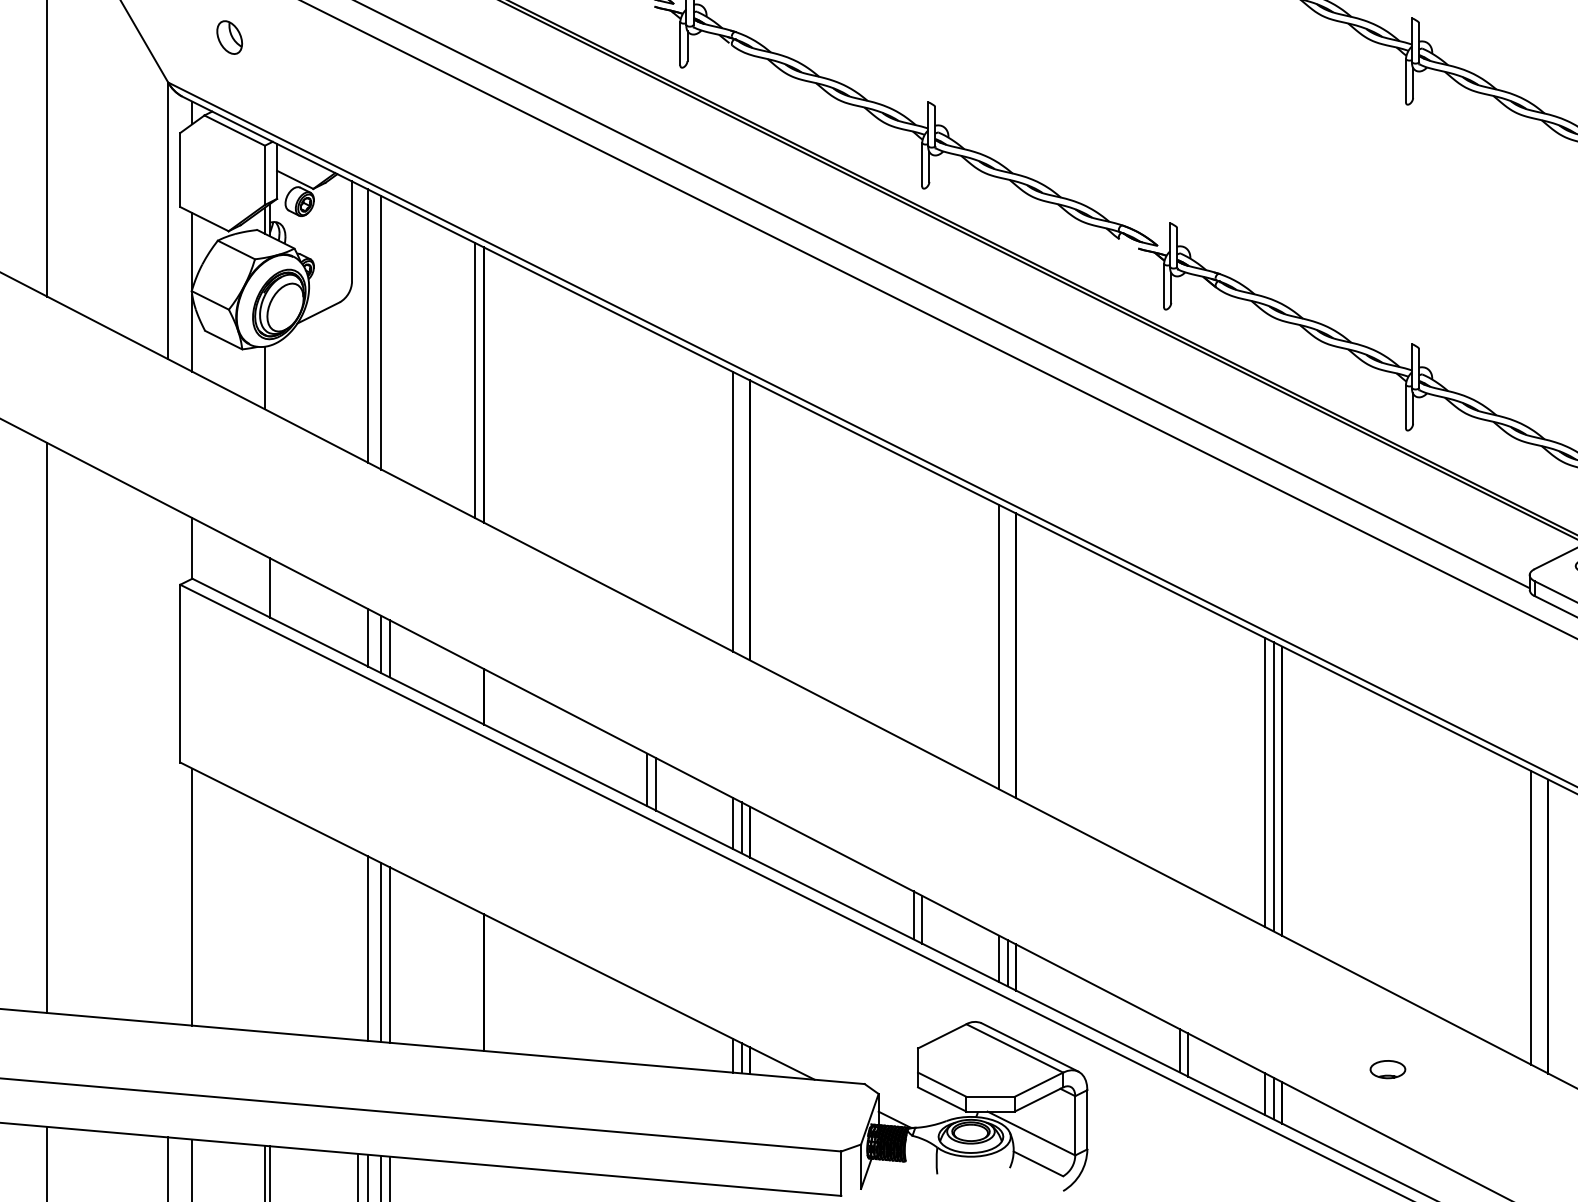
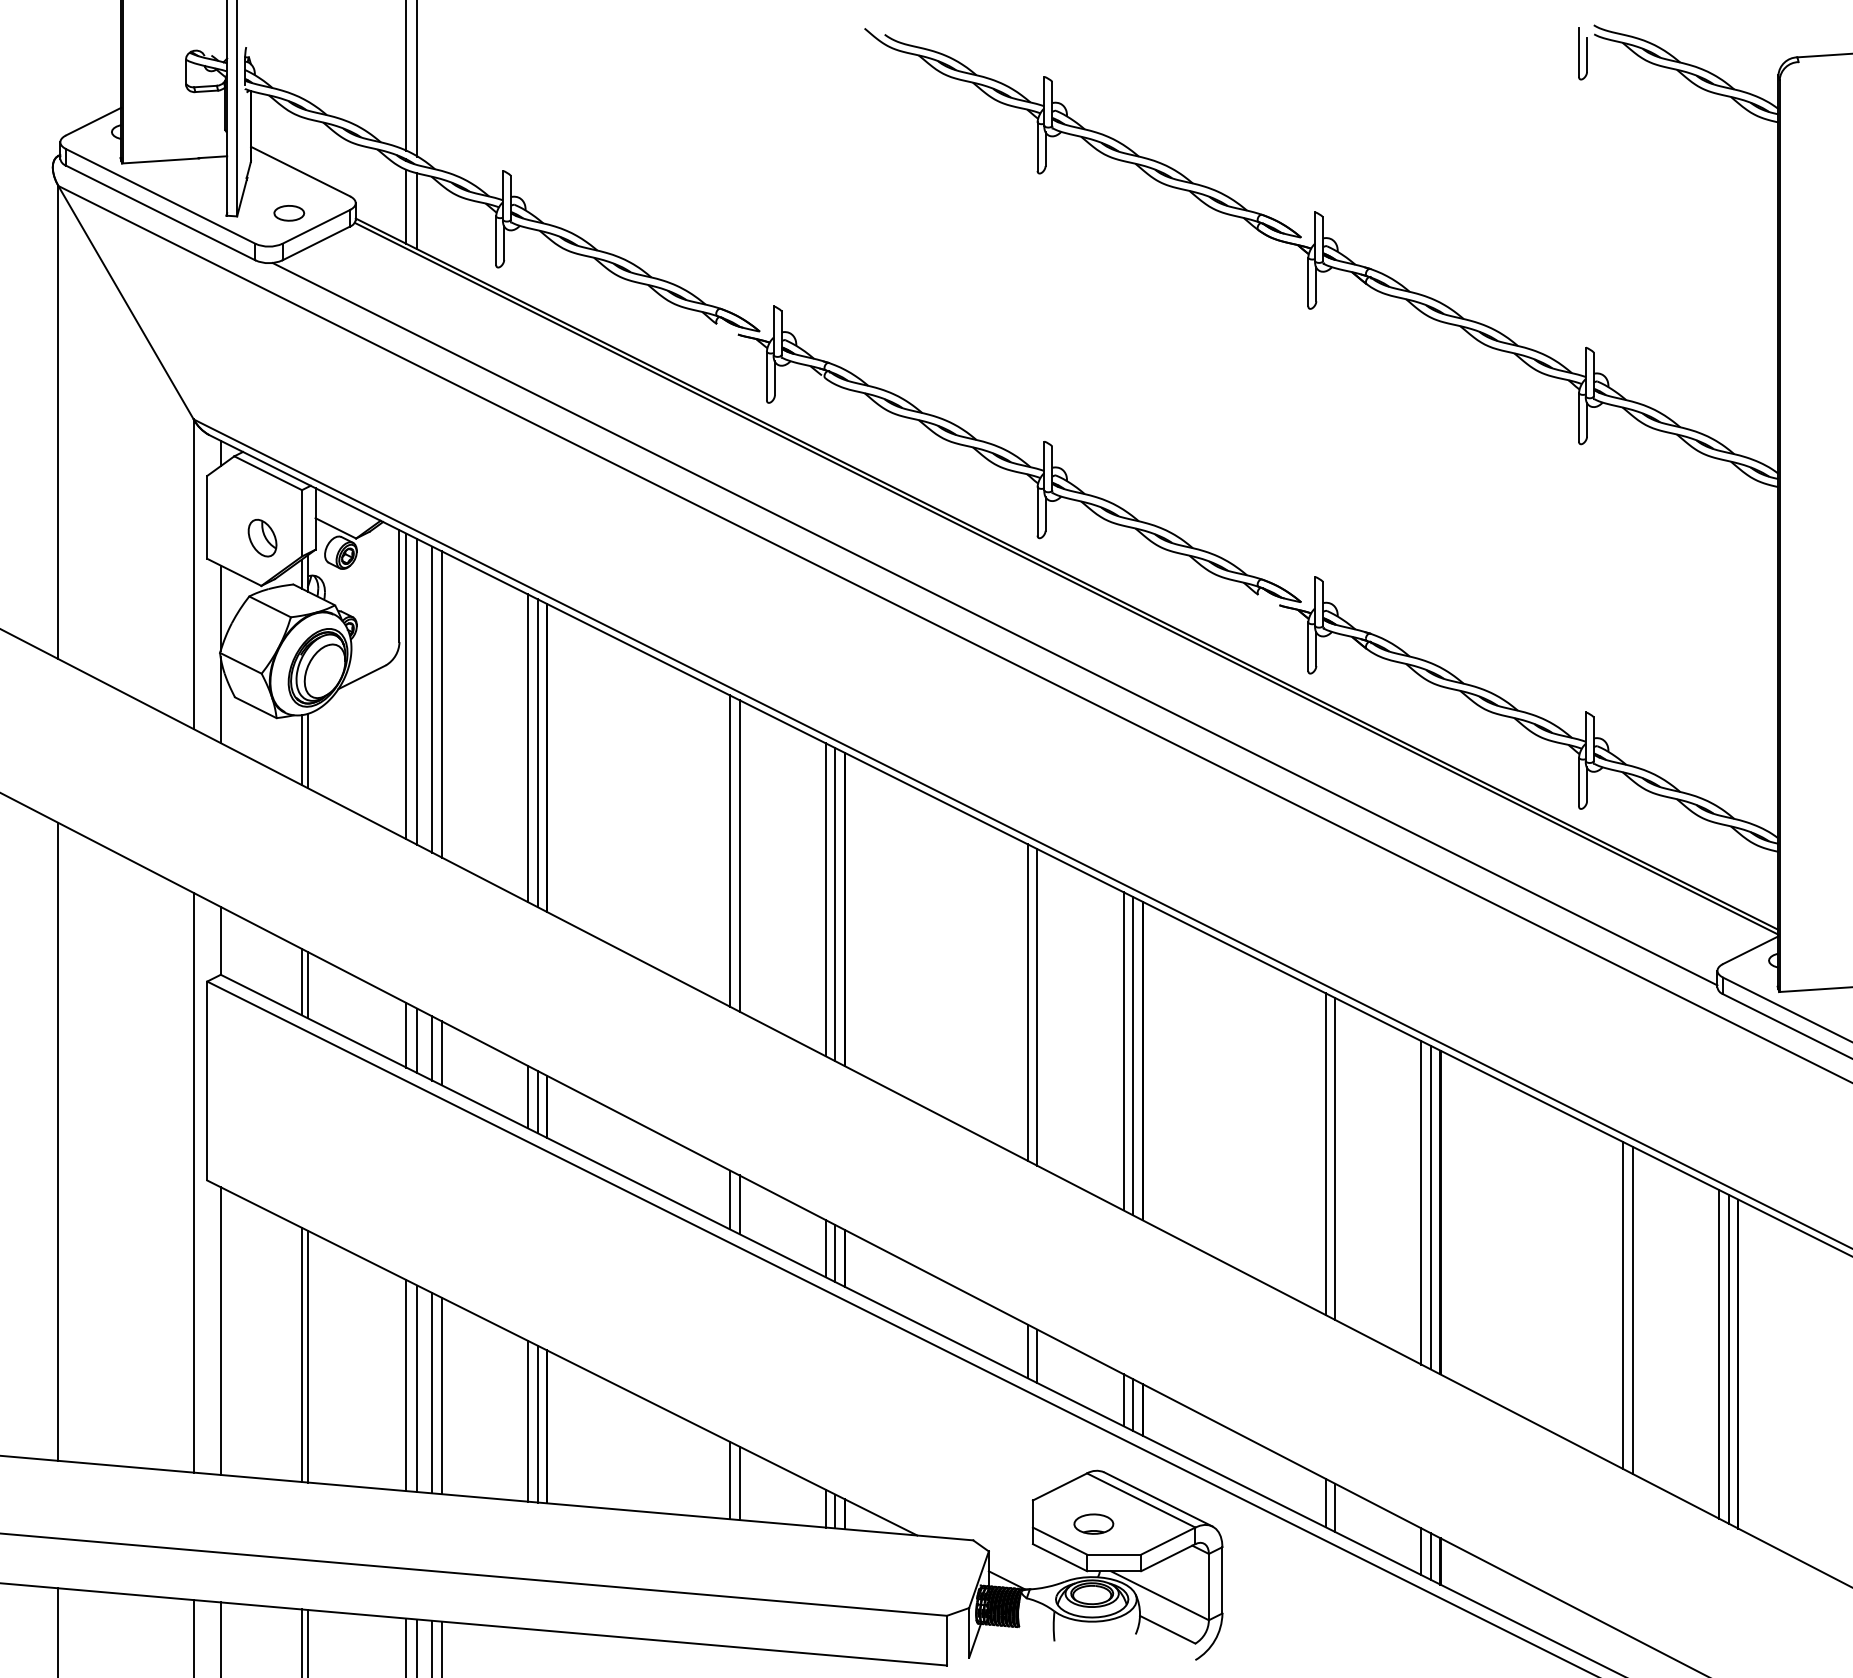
part: (229, 37) -> (262, 537), moved
line: (358, 321) -> (406, 686), added
line: (389, 337) -> (441, 704), added
line: (467, 376) -> (528, 748), added
line: (269, 378) -> (307, 750), added
line: (647, 467) -> (730, 850), added
line: (655, 472) -> (739, 855), added
line: (741, 515) -> (835, 904), added
line: (265, 584) -> (302, 981), added
line: (913, 603) -> (1027, 1002), added
line: (922, 607) -> (1037, 1007), added
line: (358, 632) -> (406, 1034), added
line: (1007, 651) -> (1133, 1056), added
line: (467, 687) -> (528, 1096), added
line: (475, 691) -> (537, 1101), added
line: (1179, 739) -> (1325, 1154), added
line: (1188, 742) -> (1335, 1158), added
line: (167, 764) -> (193, 1182), added
line: (1445, 874) -> (1623, 1305), added
line: (1453, 878) -> (1632, 1310), added
line: (265, 917) -> (302, 1354), added
line: (269, 919) -> (307, 1356), added
line: (1539, 921) -> (1728, 1358), added
line: (358, 945) -> (406, 1385), added
line: (467, 976) -> (528, 1420), added
line: (475, 979) -> (537, 1423), added
line: (647, 1030) -> (730, 1480), added
line: (655, 1033) -> (739, 1483), added
part: (1387, 1068) -> (1093, 1523), moved

